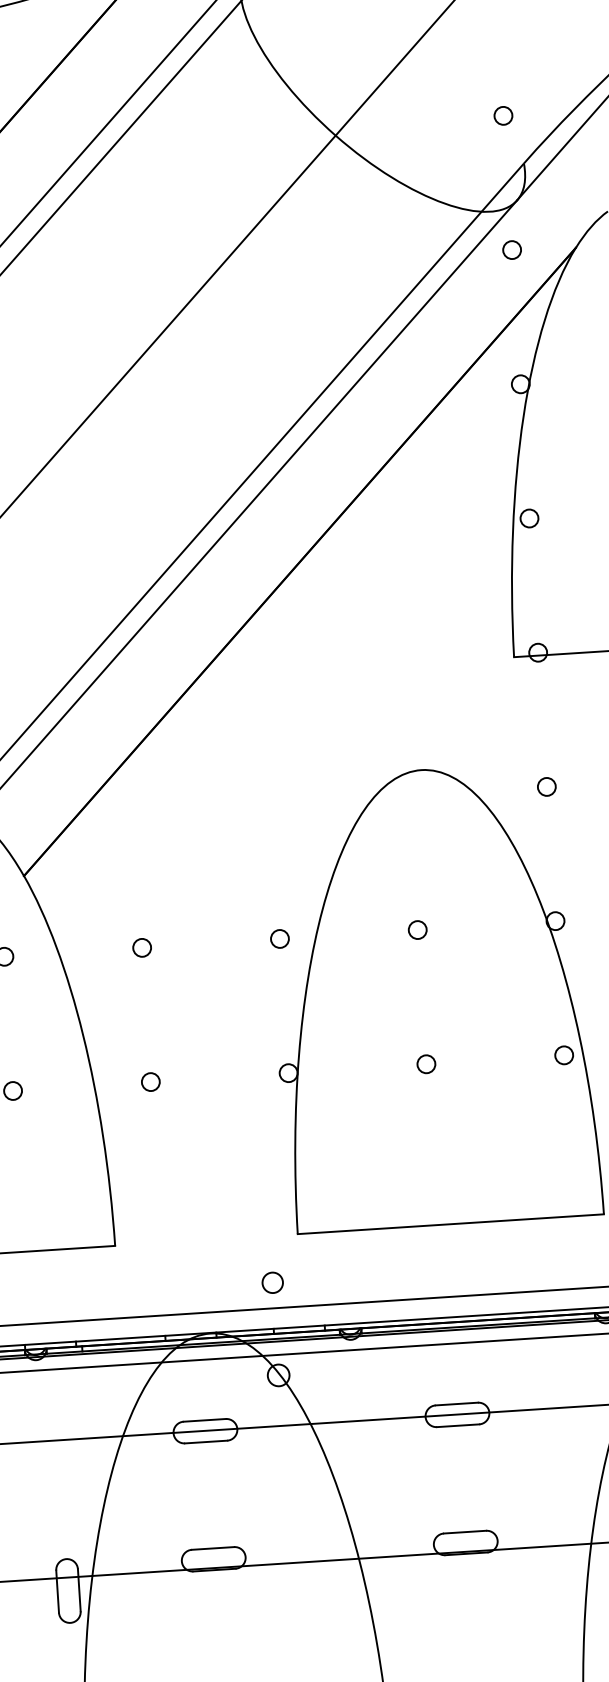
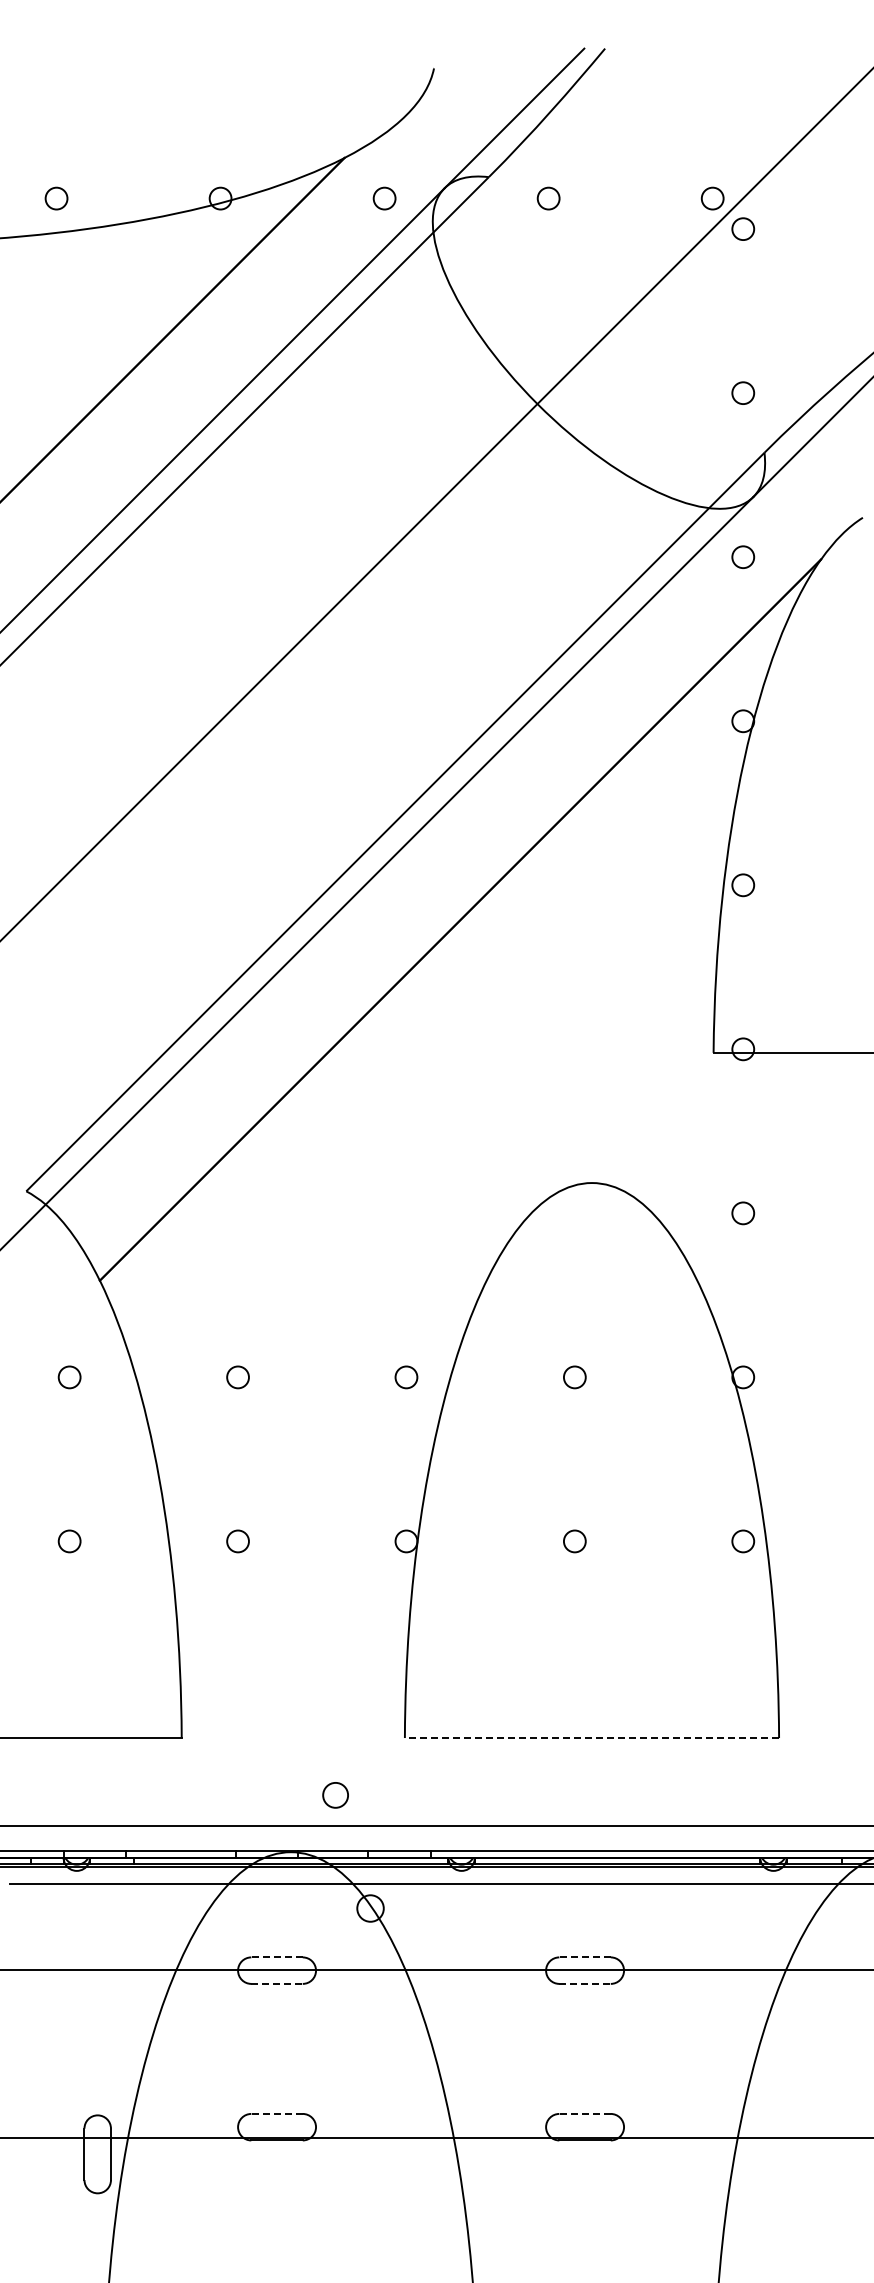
line: (450, 1224) -> (591, 1738), solid -> dashed
circle: (272, 1282) -> (335, 1795), moved
line: (457, 1404) -> (585, 1957), solid -> dashed
line: (205, 1420) -> (277, 1957), solid -> dashed
line: (458, 1425) -> (585, 1983), solid -> dashed
line: (206, 1441) -> (277, 1983), solid -> dashed
line: (465, 1531) -> (585, 2113), solid -> dashed
line: (213, 1548) -> (277, 2113), solid -> dashed

